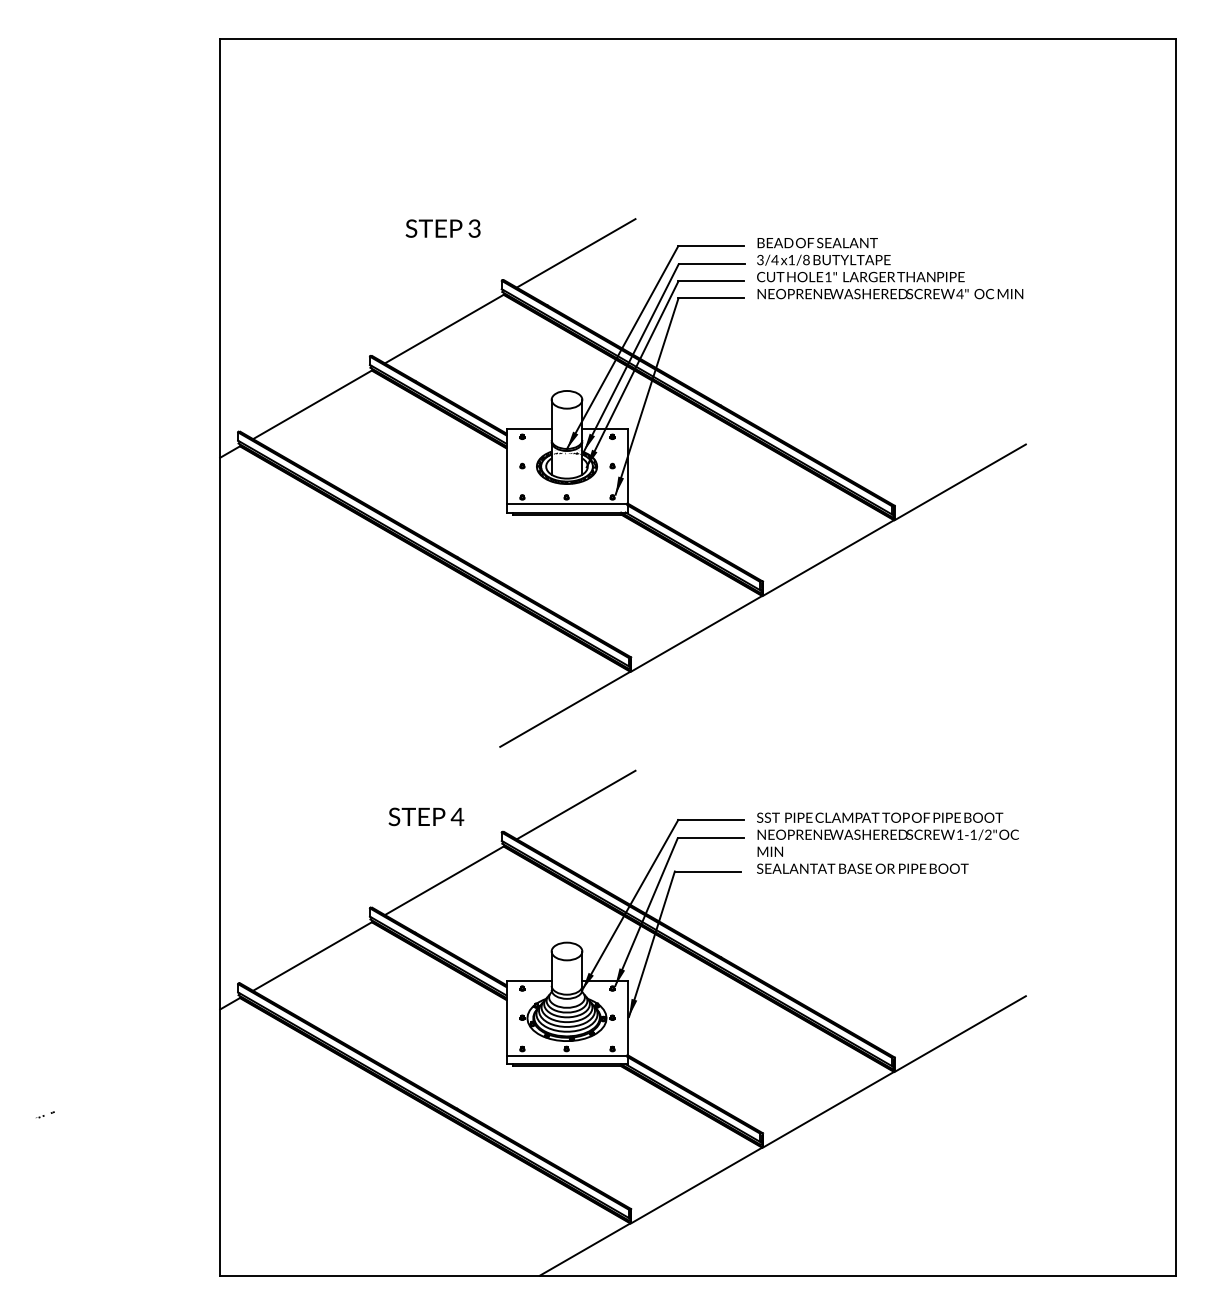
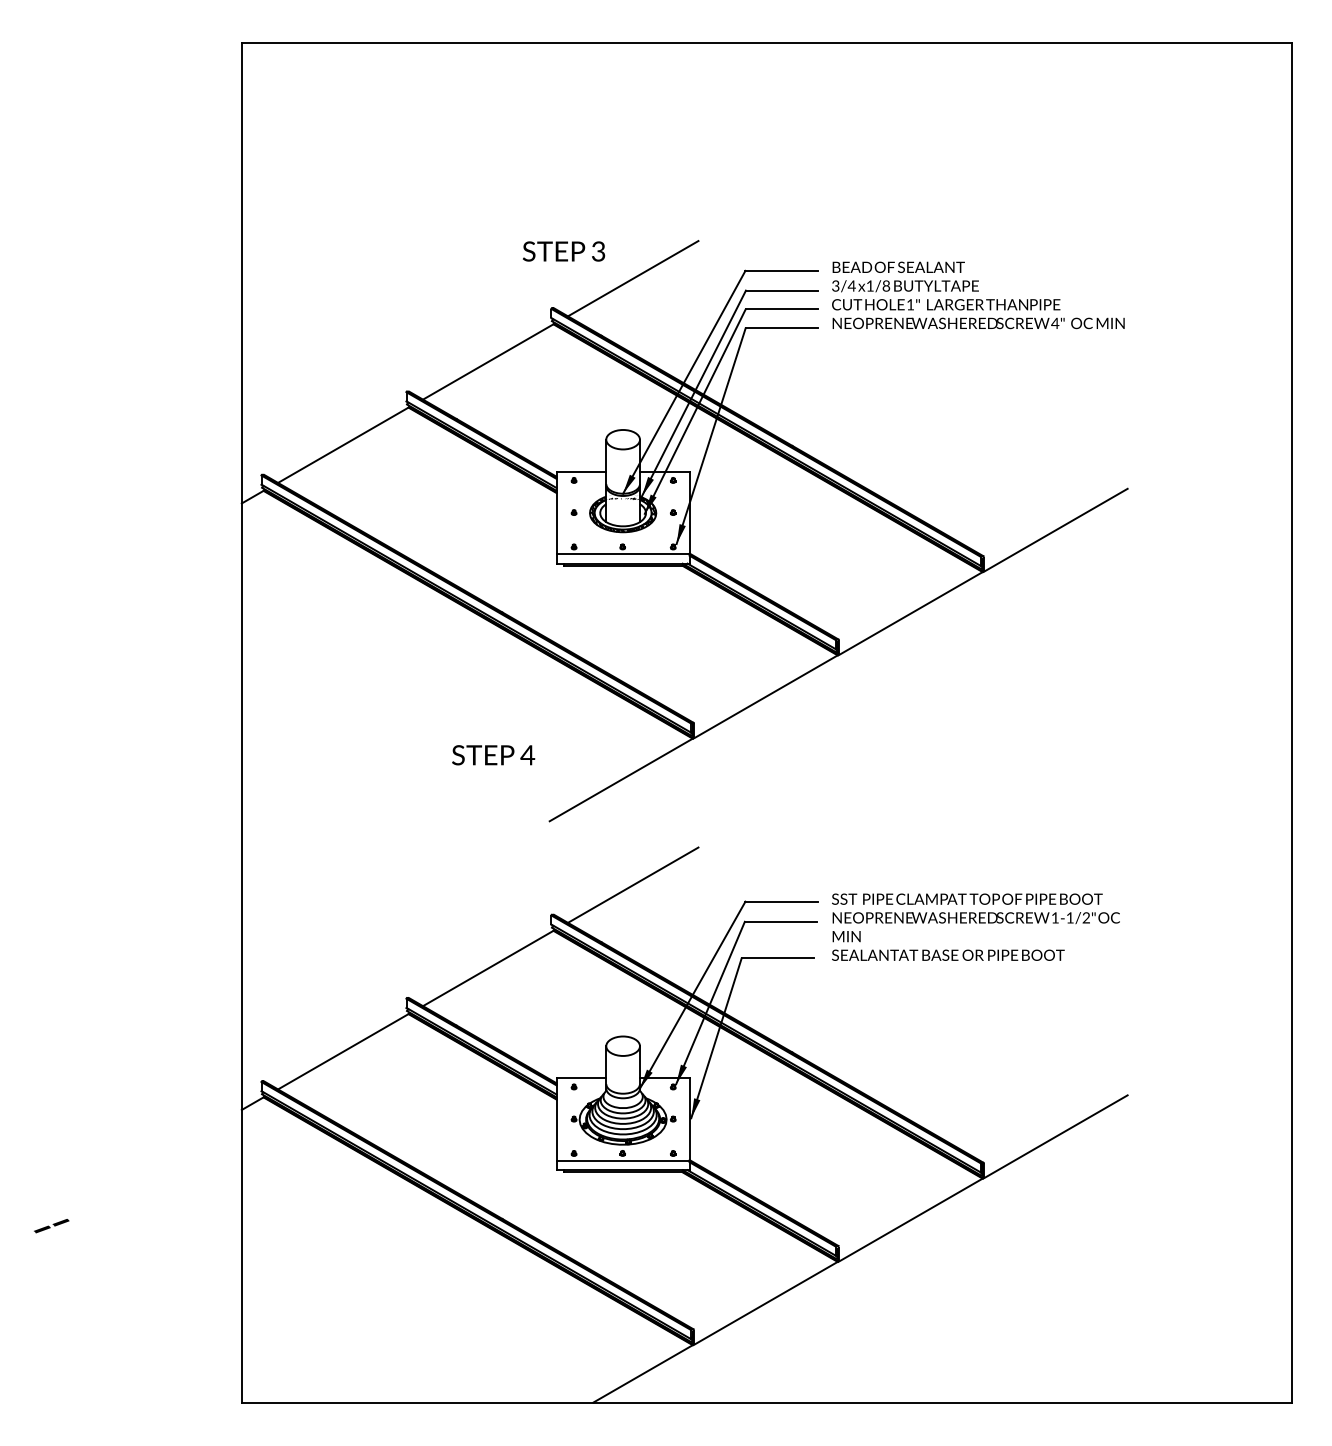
text: (443, 228) -> (564, 251), moved
text: (426, 817) -> (493, 755), moved
part: (45, 1114) -> (49, 1225), size x1.6

